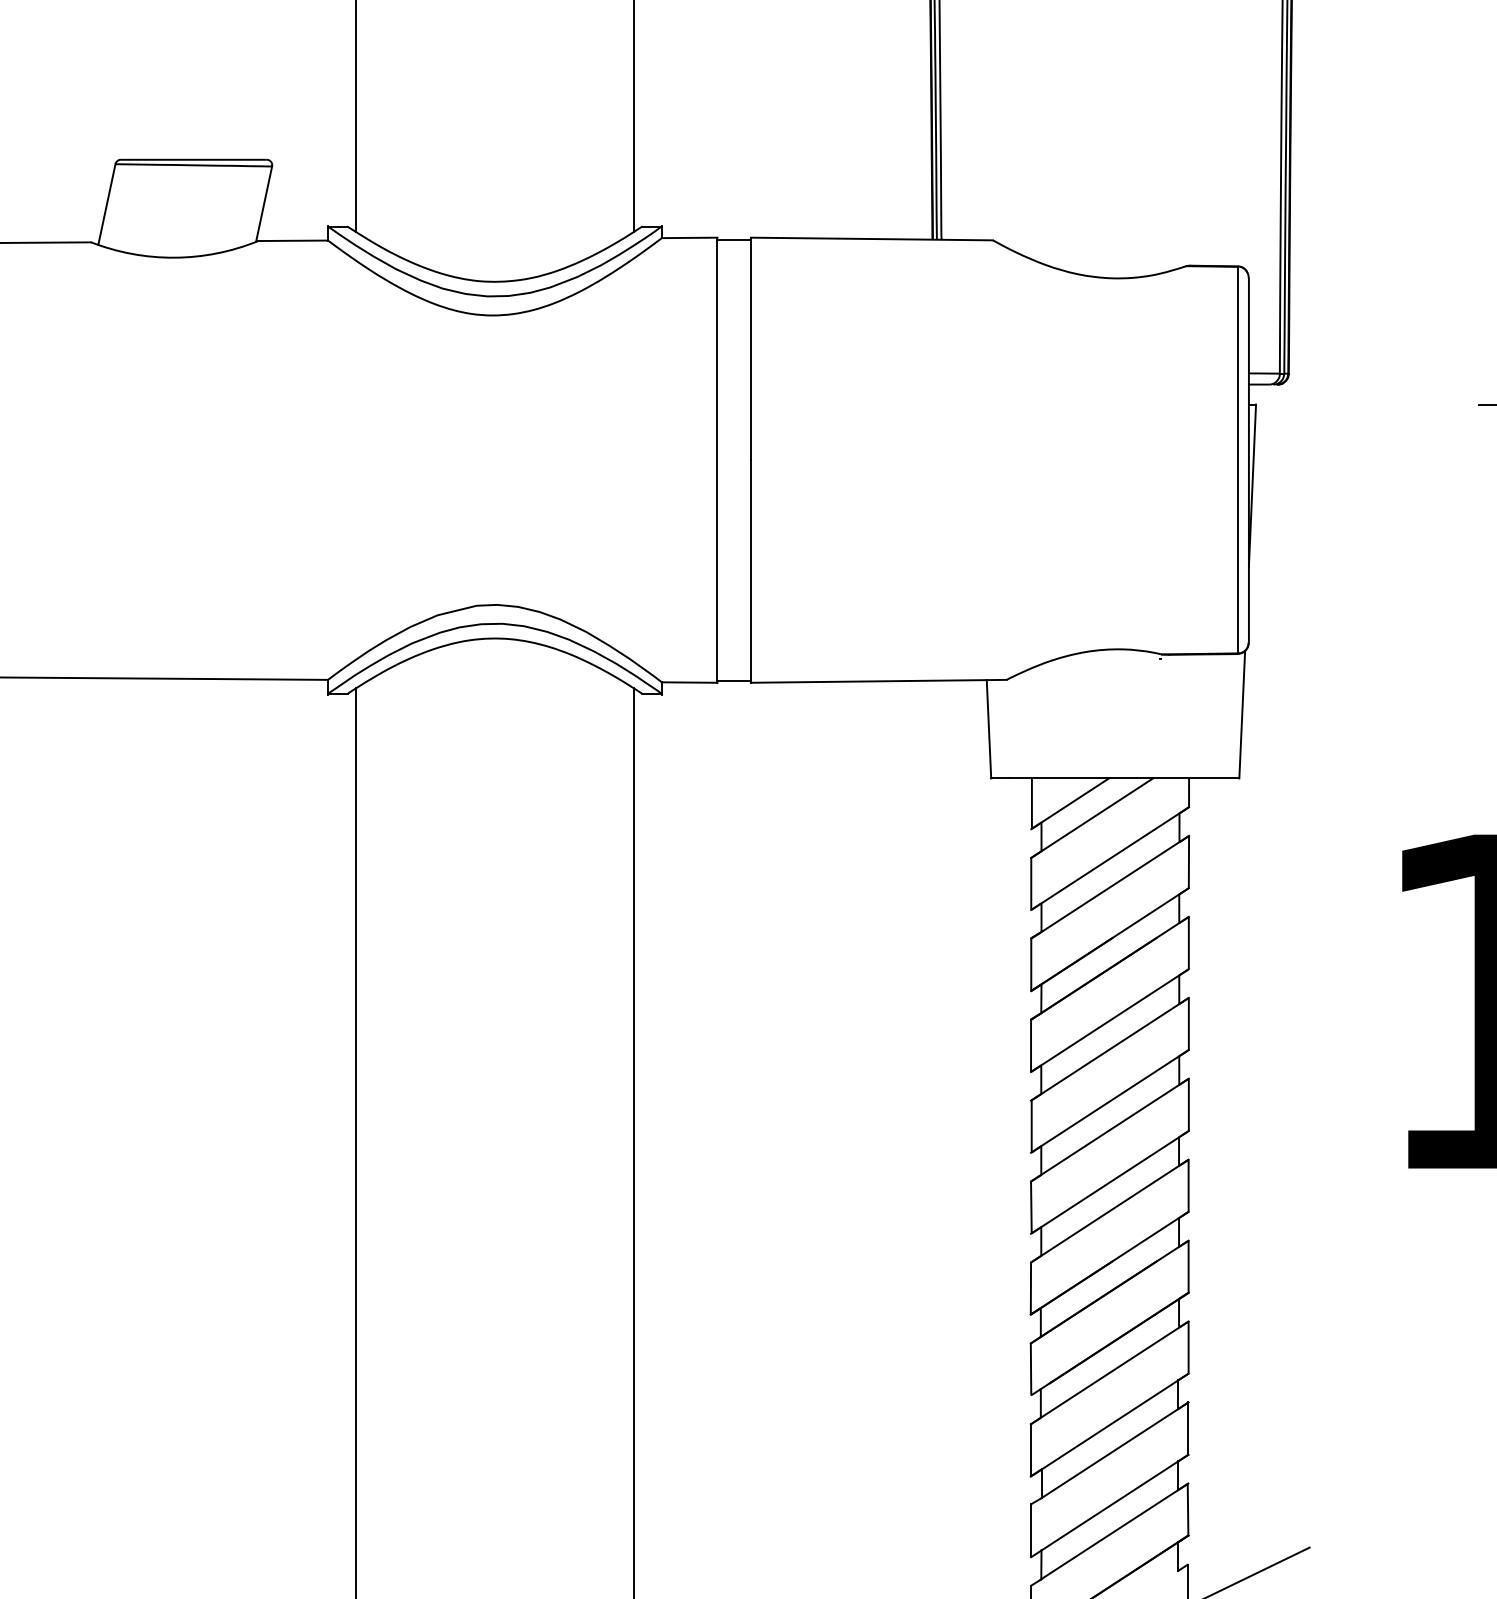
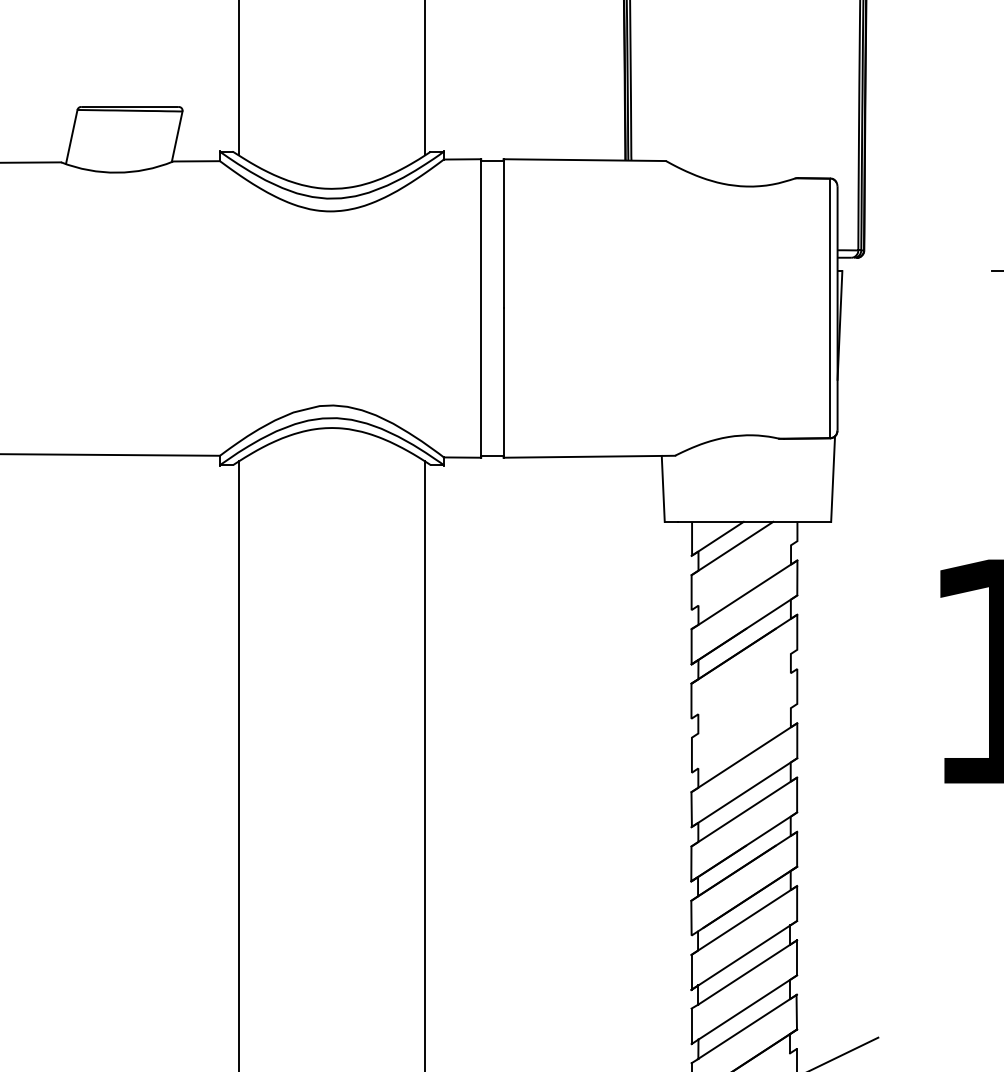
line: (1110, 858) -> (744, 575), removed
line: (1110, 1019) -> (744, 683), removed
line: (1110, 1049) -> (744, 703), removed
line: (1110, 1099) -> (744, 737), removed

